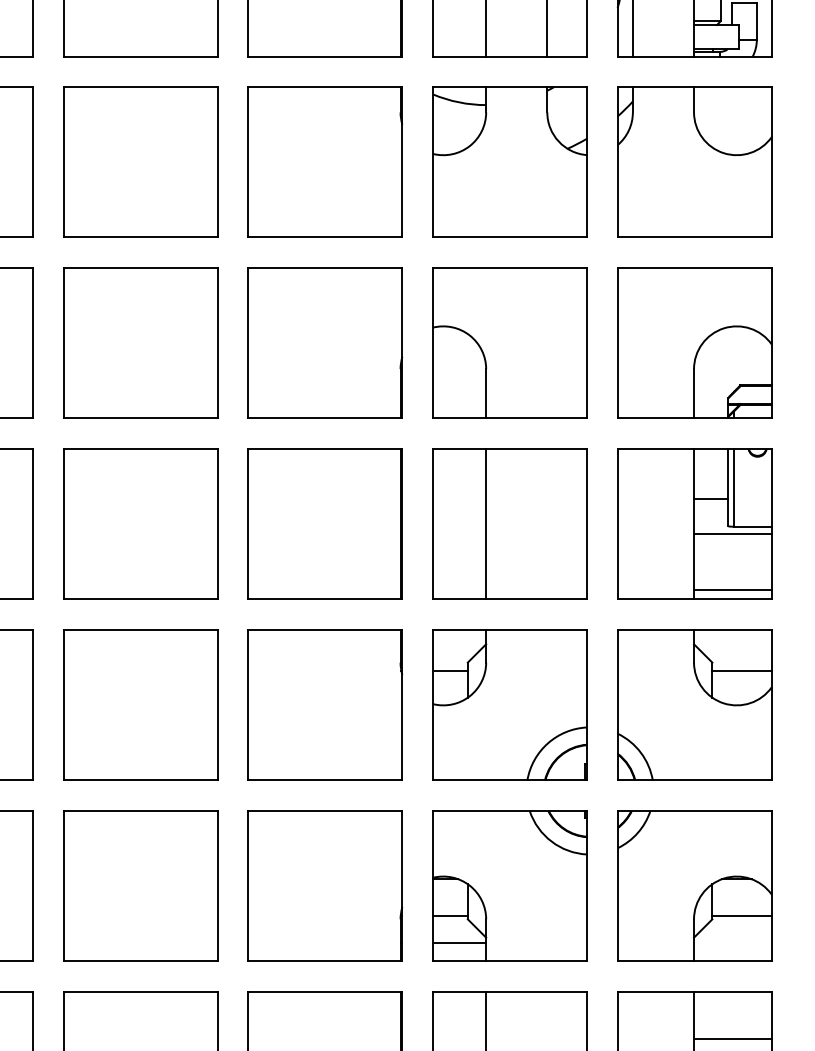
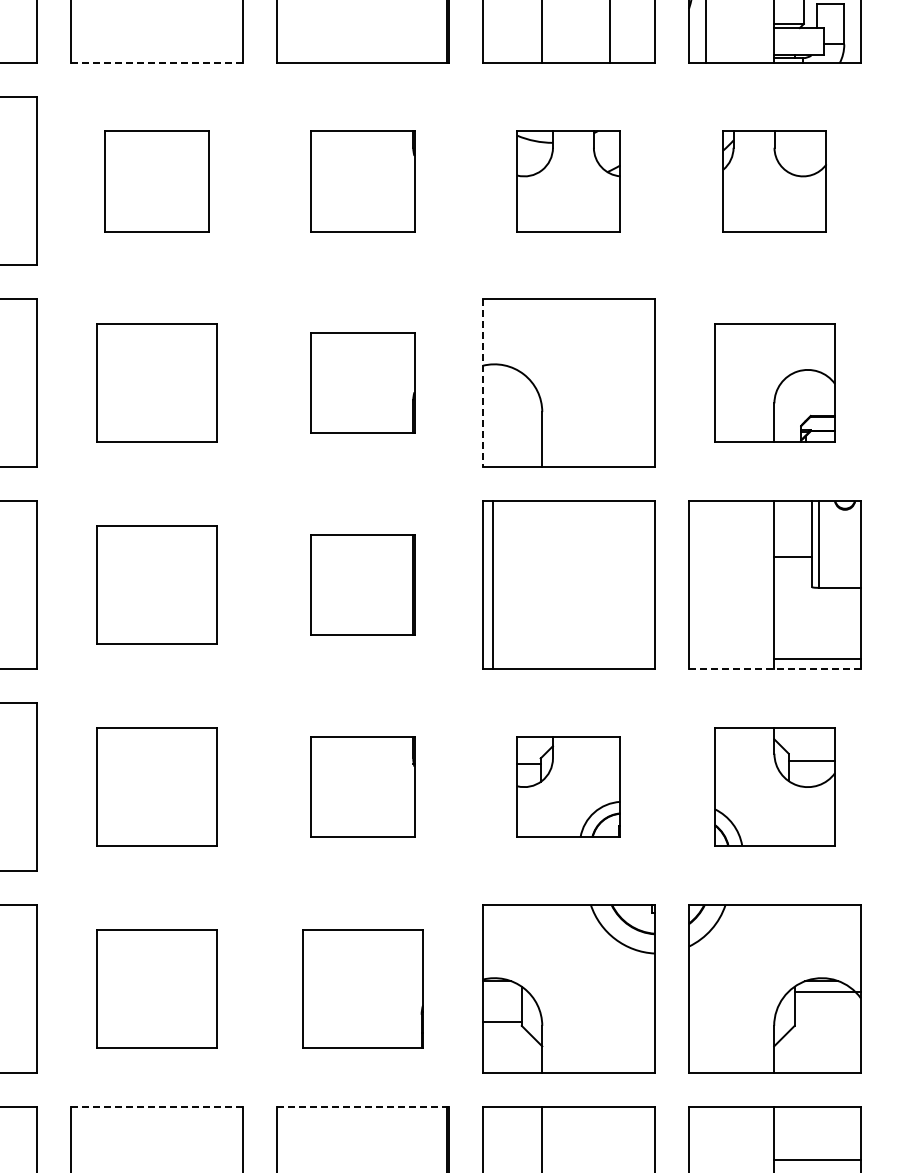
line: (140, 56) -> (156, 63), solid -> dashed
part: (140, 161) -> (156, 180), size x0.6
part: (325, 161) -> (362, 180), size x0.6
part: (509, 161) -> (568, 180), size x0.6
part: (694, 161) -> (774, 180), size x0.6
part: (140, 342) -> (156, 382), size x0.7
part: (325, 342) -> (362, 382), size x0.6
part: (694, 342) -> (774, 382), size x0.7
line: (432, 343) -> (482, 383), solid -> dashed
part: (140, 523) -> (156, 584), size x0.7
part: (325, 523) -> (362, 584), size x0.6
line: (486, 523) -> (493, 584), moved
line: (732, 534) -> (817, 596), removed
line: (694, 598) -> (774, 668), solid -> dashed
part: (140, 704) -> (156, 786), size x0.7
part: (325, 704) -> (362, 786), size x0.6
part: (509, 704) -> (568, 786), size x0.6
part: (694, 704) -> (774, 786), size x0.7
part: (140, 885) -> (156, 988), size x0.7
part: (325, 885) -> (362, 988), size x0.7
line: (741, 916) -> (827, 992), moved
line: (459, 943) -> (512, 1052), removed
line: (140, 991) -> (156, 1106), solid -> dashed
line: (325, 991) -> (362, 1106), solid -> dashed

